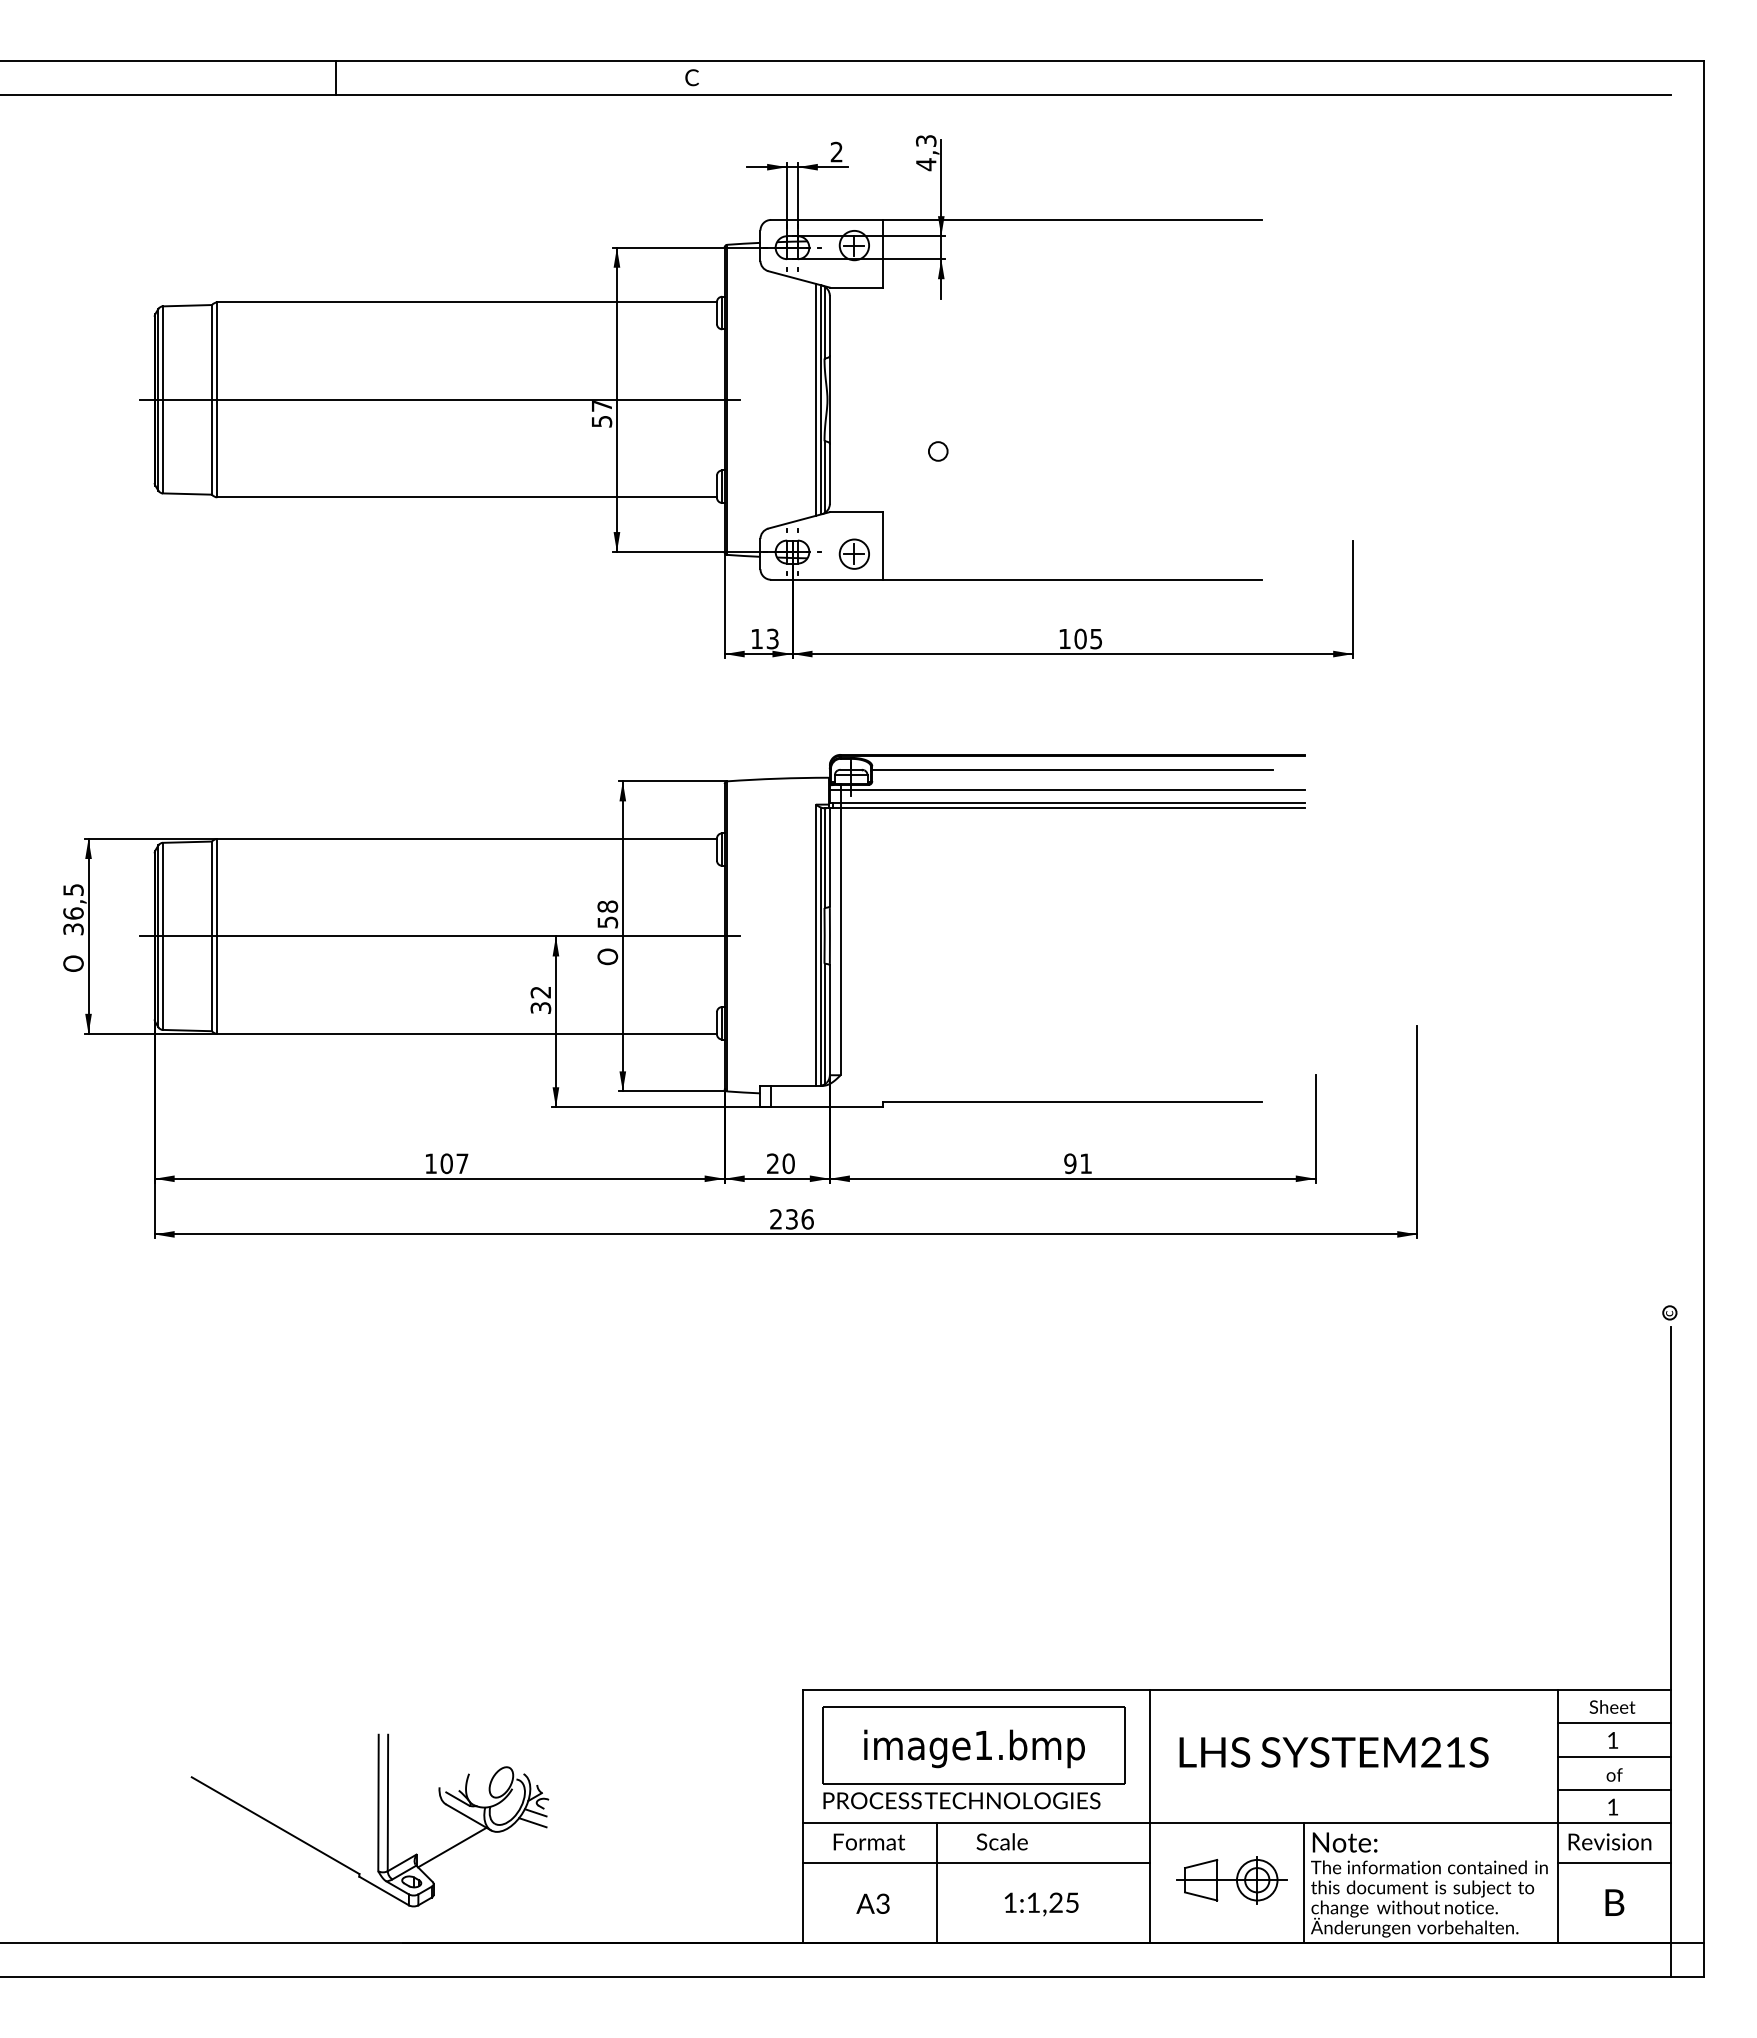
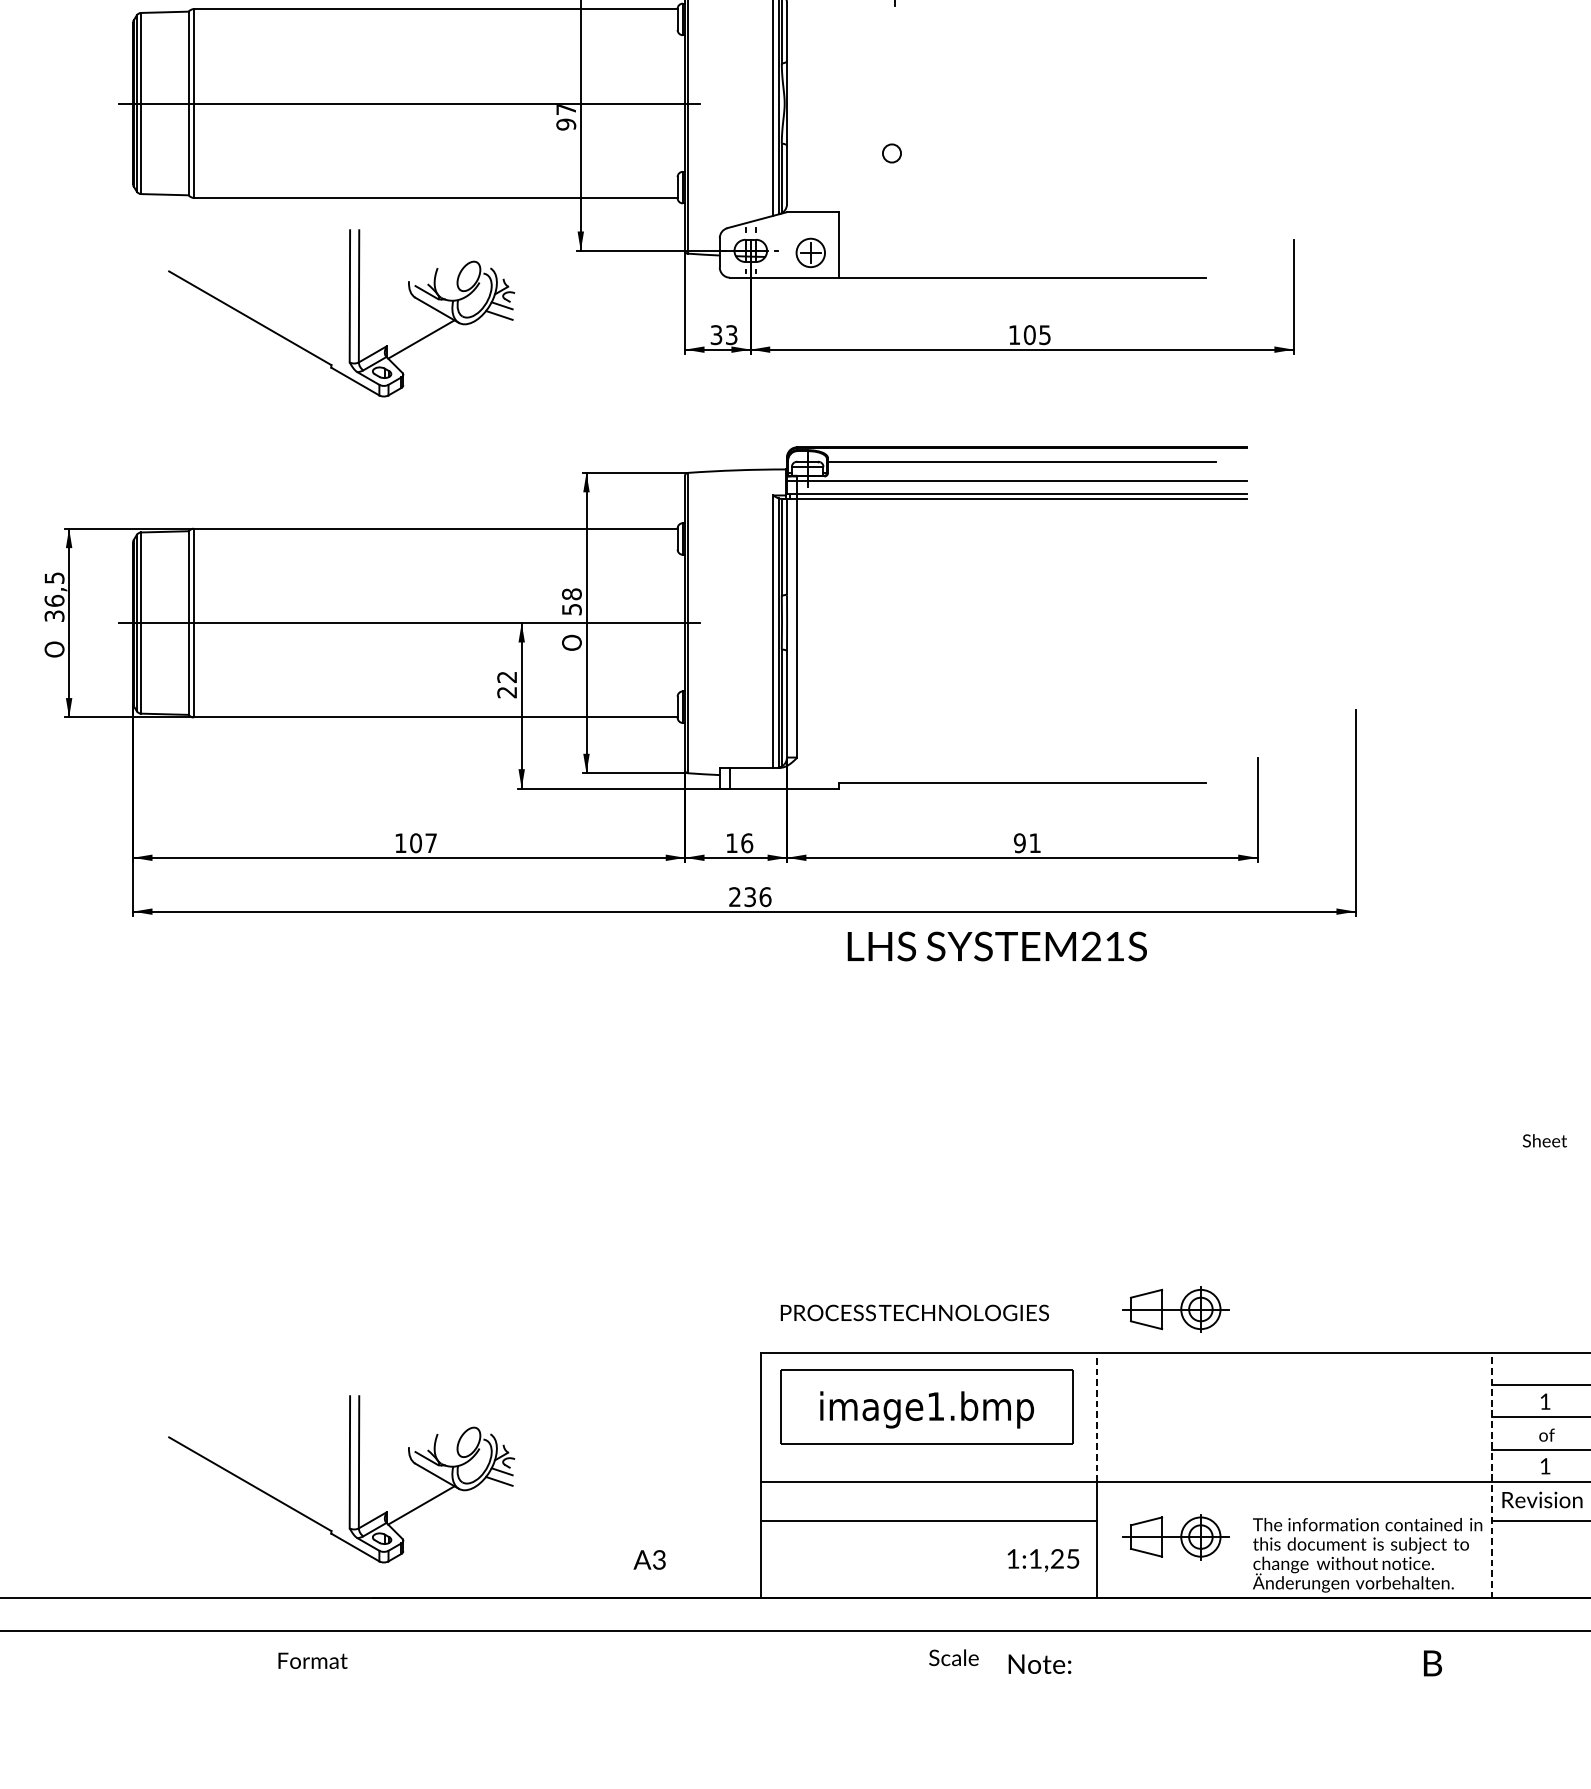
text: (601, 421) -> (565, 124), 57 -> 97
part: (377, 616) -> (348, 313), added
text: (756, 638) -> (715, 334), 13 -> 33
text: (541, 1007) -> (507, 691), 32 -> 22
text: (780, 1163) -> (739, 843), 20 -> 16
part: (1231, 1645) -> (1175, 1309), added
text: (1612, 1706) -> (1544, 1140), moved
text: (1333, 1752) -> (996, 946), moved
line: (1150, 1756) -> (1097, 1417), solid -> dashed
text: (961, 1800) -> (914, 1312), moved
line: (1557, 1816) -> (1491, 1475), solid -> dashed
text: (869, 1841) -> (313, 1660), moved
text: (1001, 1841) -> (953, 1657), moved
text: (1344, 1842) -> (1039, 1664), moved
line: (936, 1883) -> (890, 1540), removed
line: (1303, 1883) -> (1245, 1540), removed
text: (1614, 1902) -> (1432, 1663), moved
text: (872, 1903) -> (649, 1559), moved
text: (1041, 1904) -> (1043, 1560), moved

